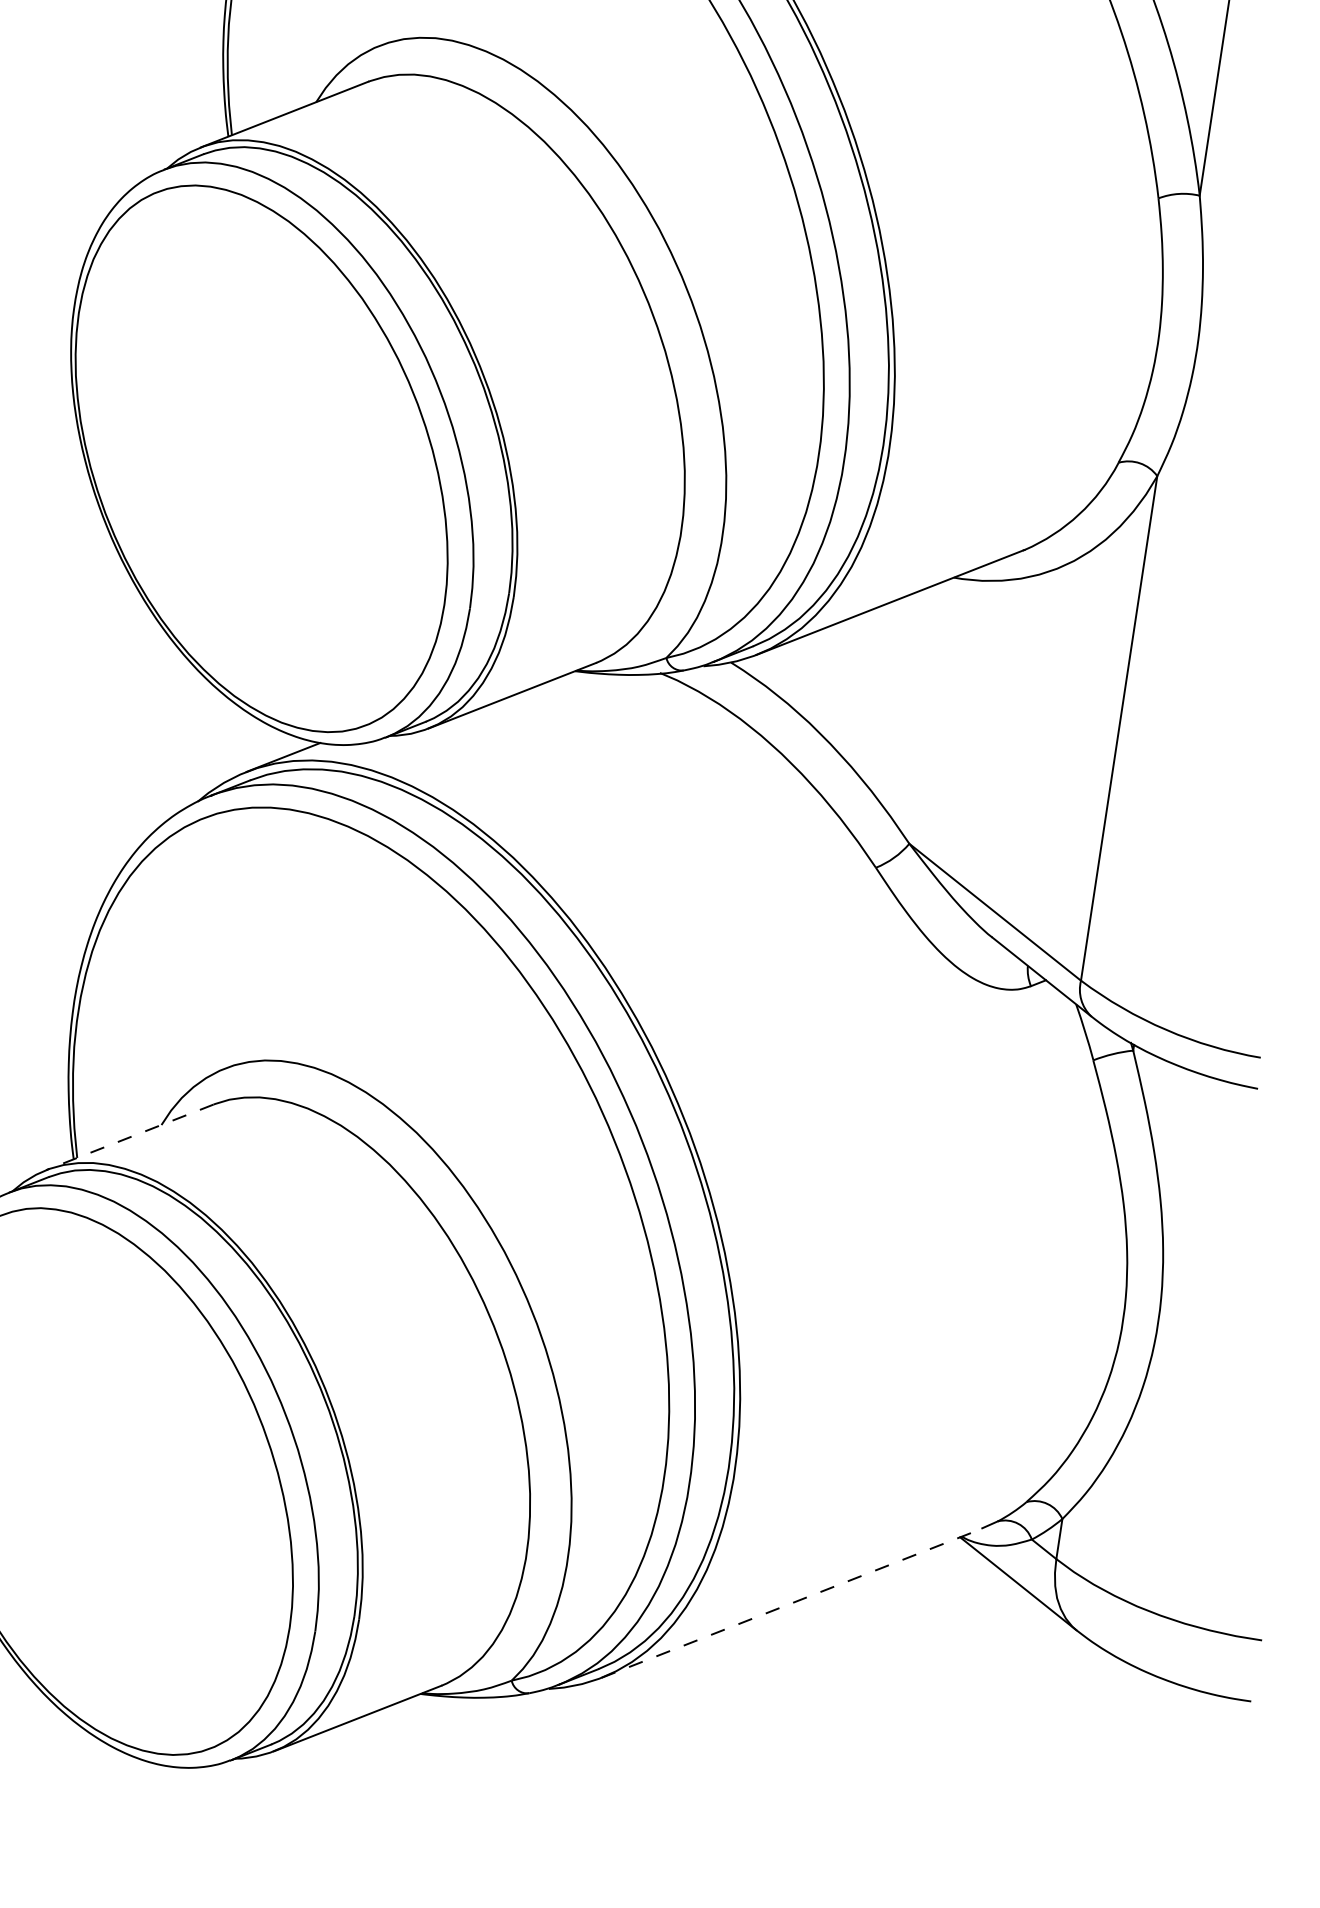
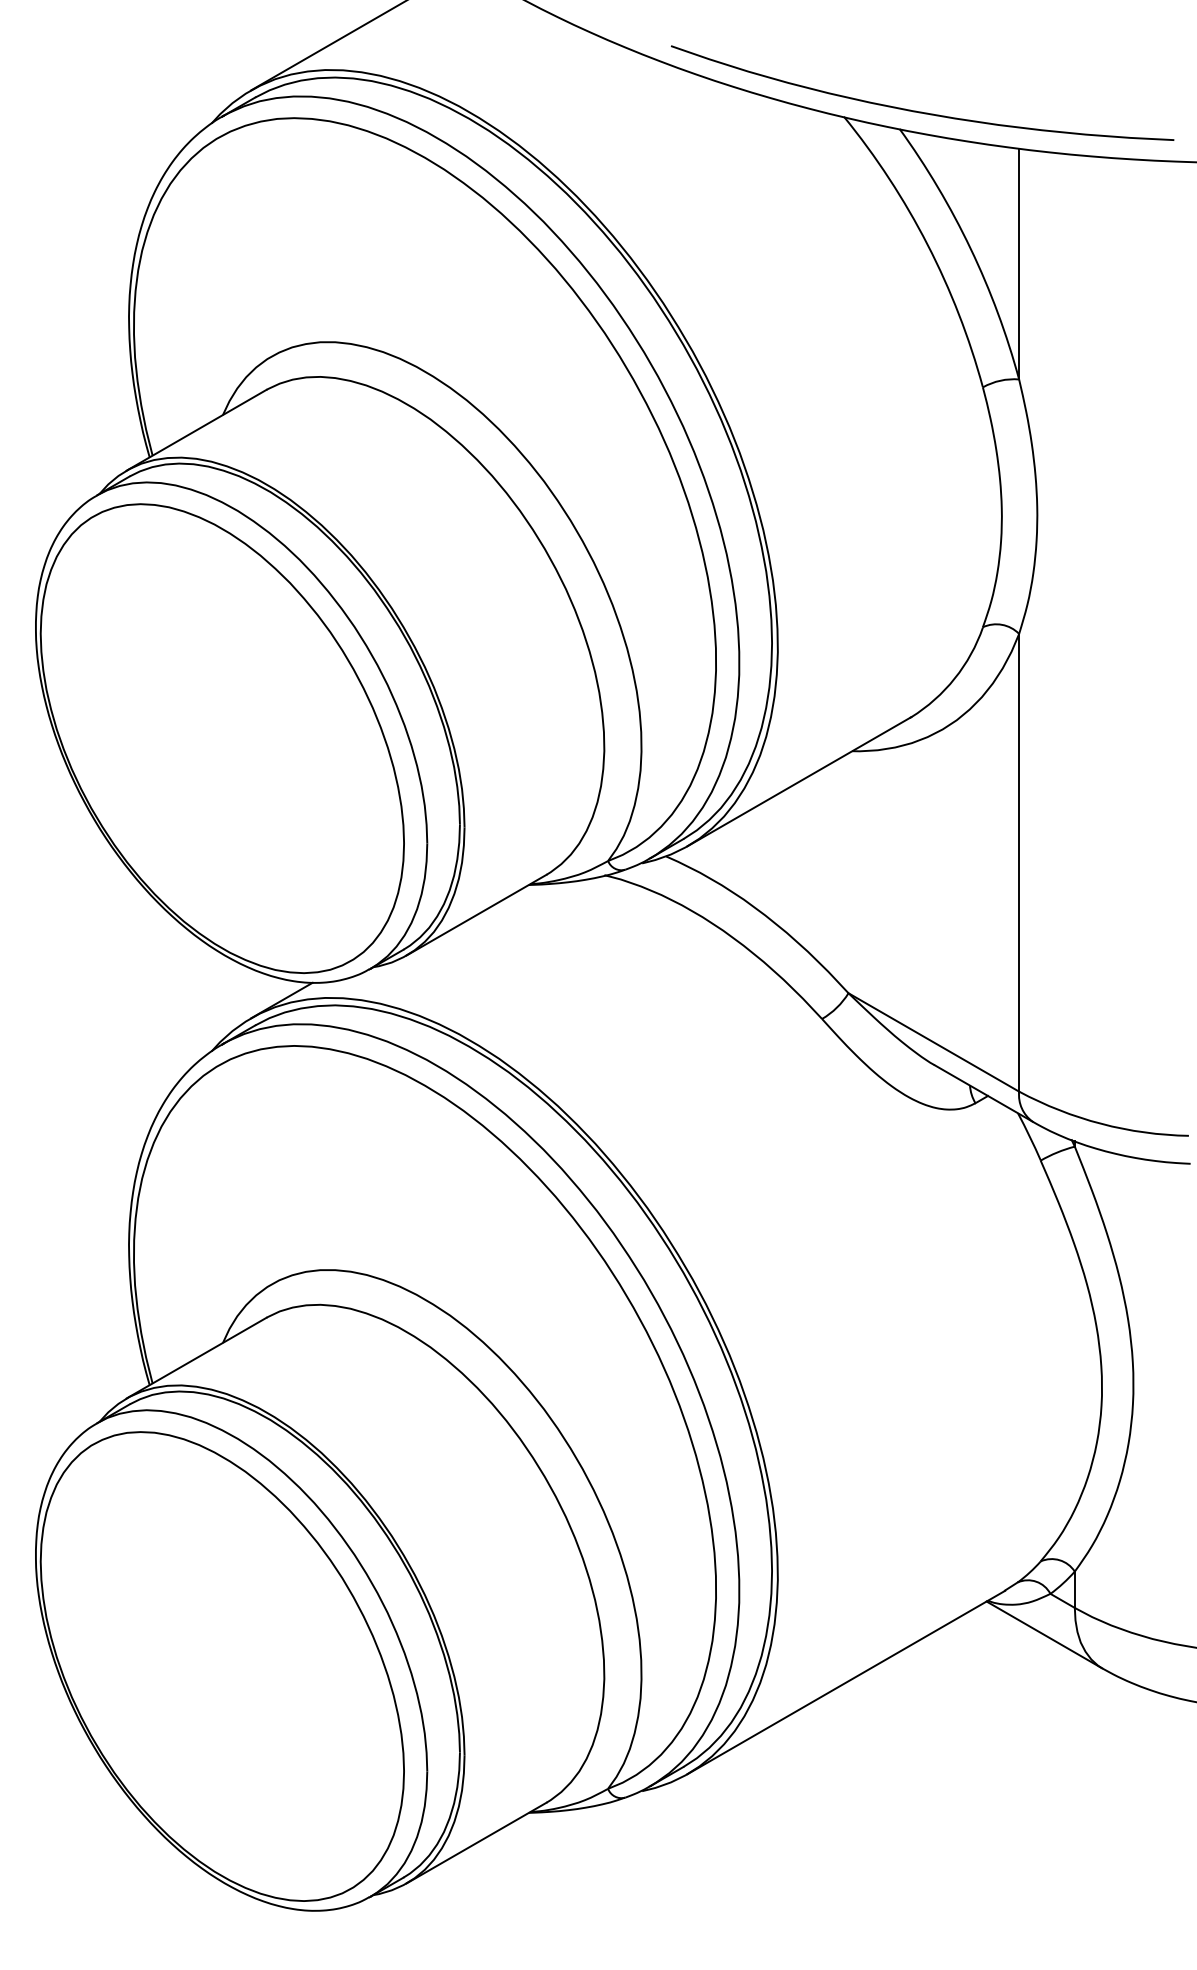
line: (129, 1137) -> (196, 1358), dashed -> solid
line: (792, 1603) -> (846, 1682), dashed -> solid

